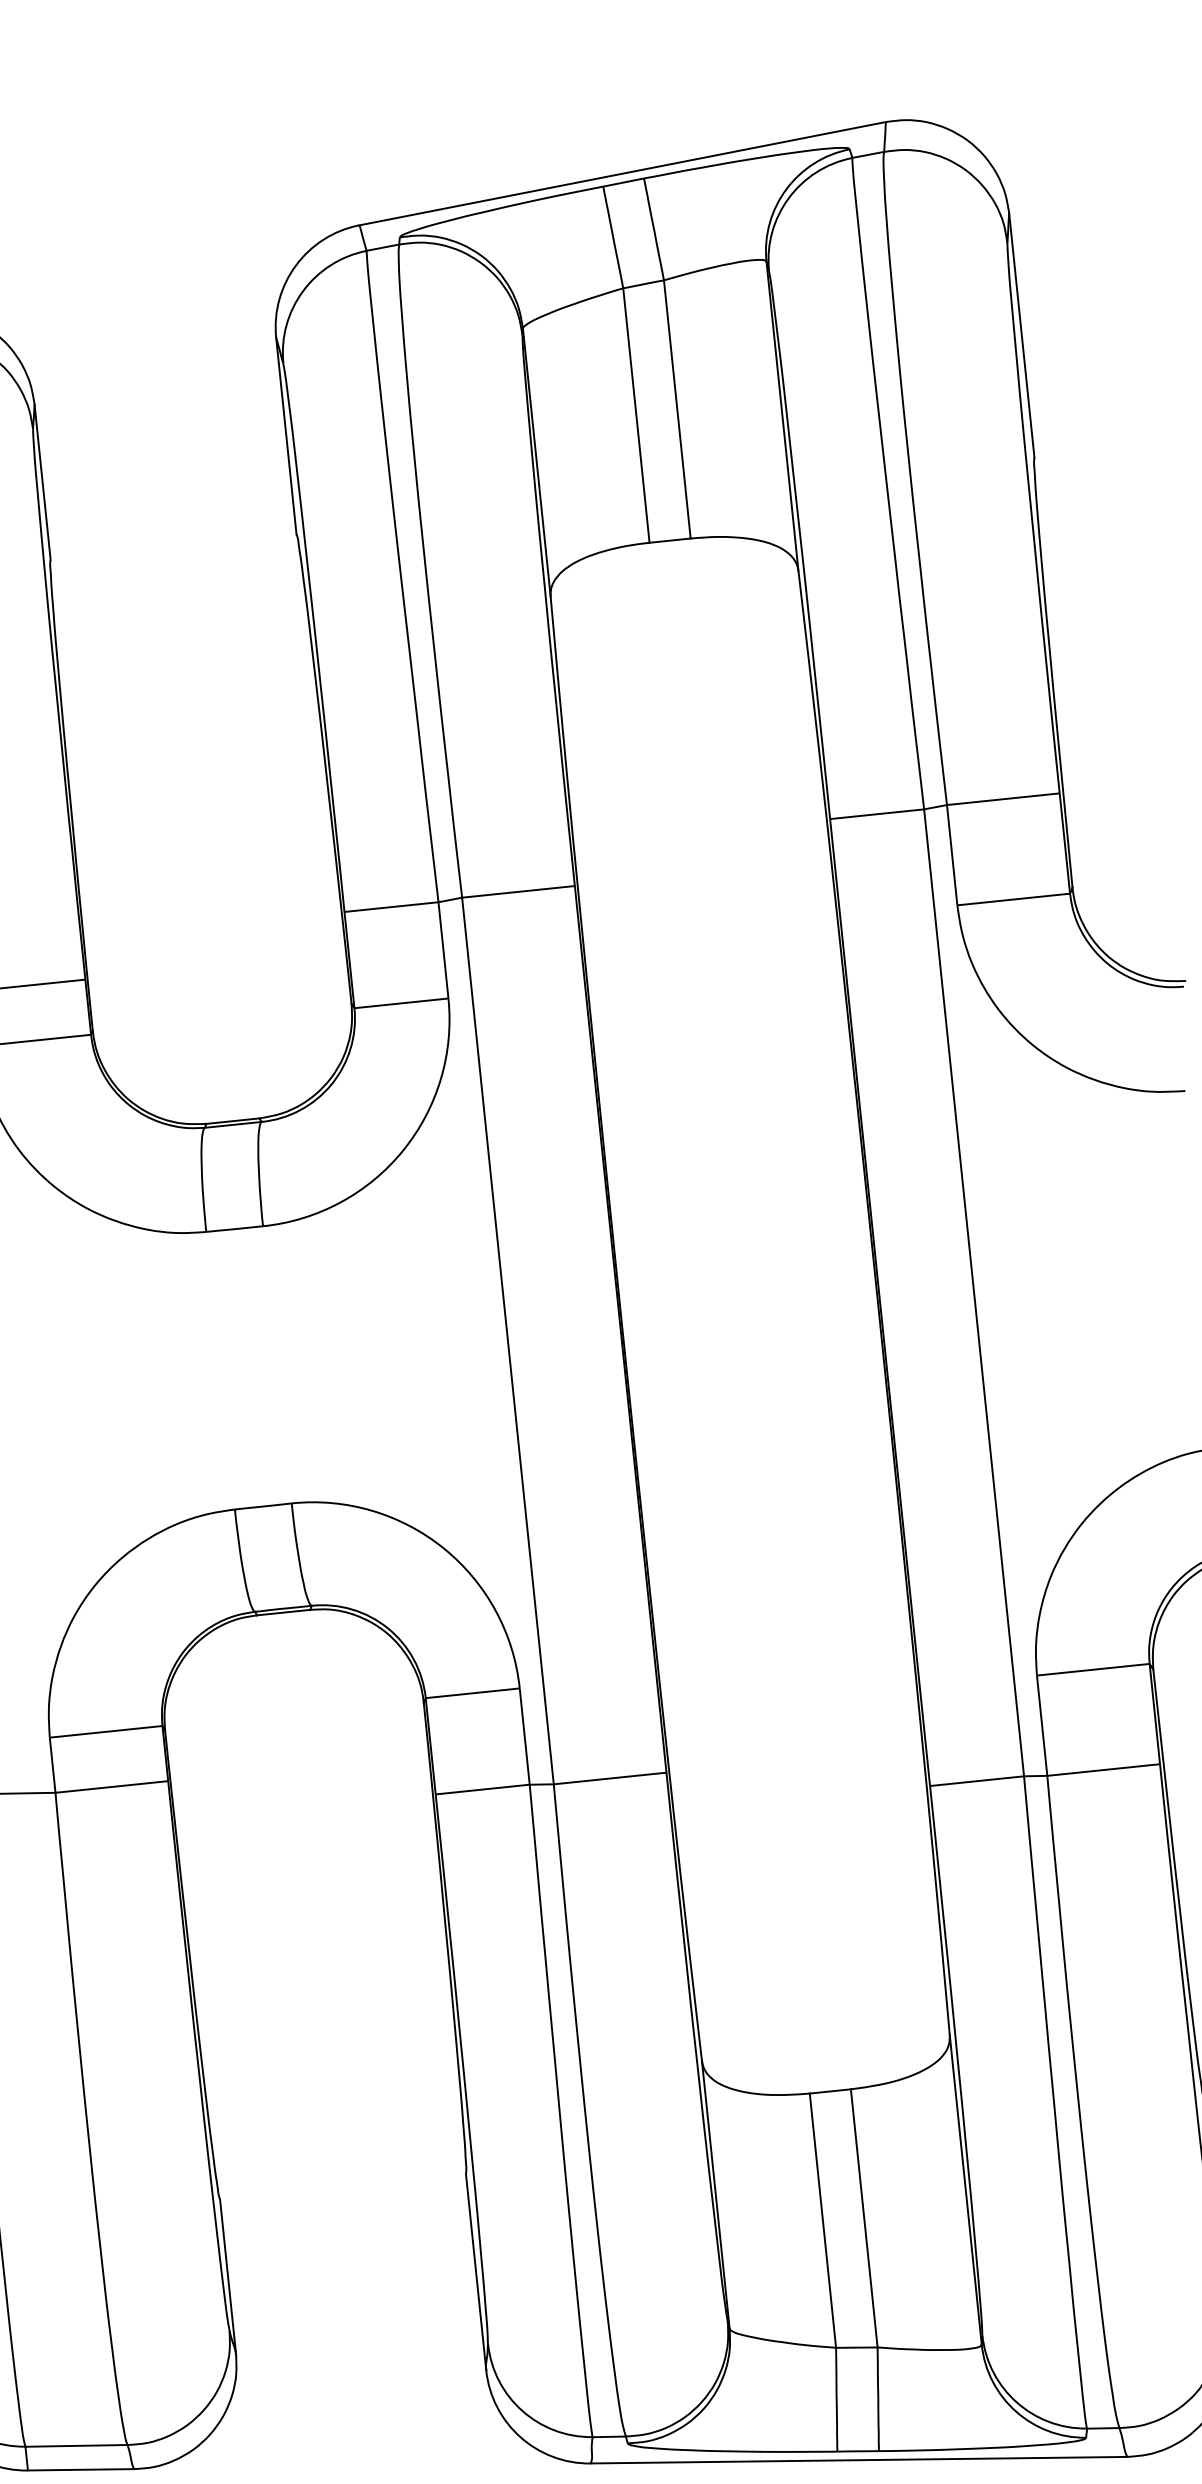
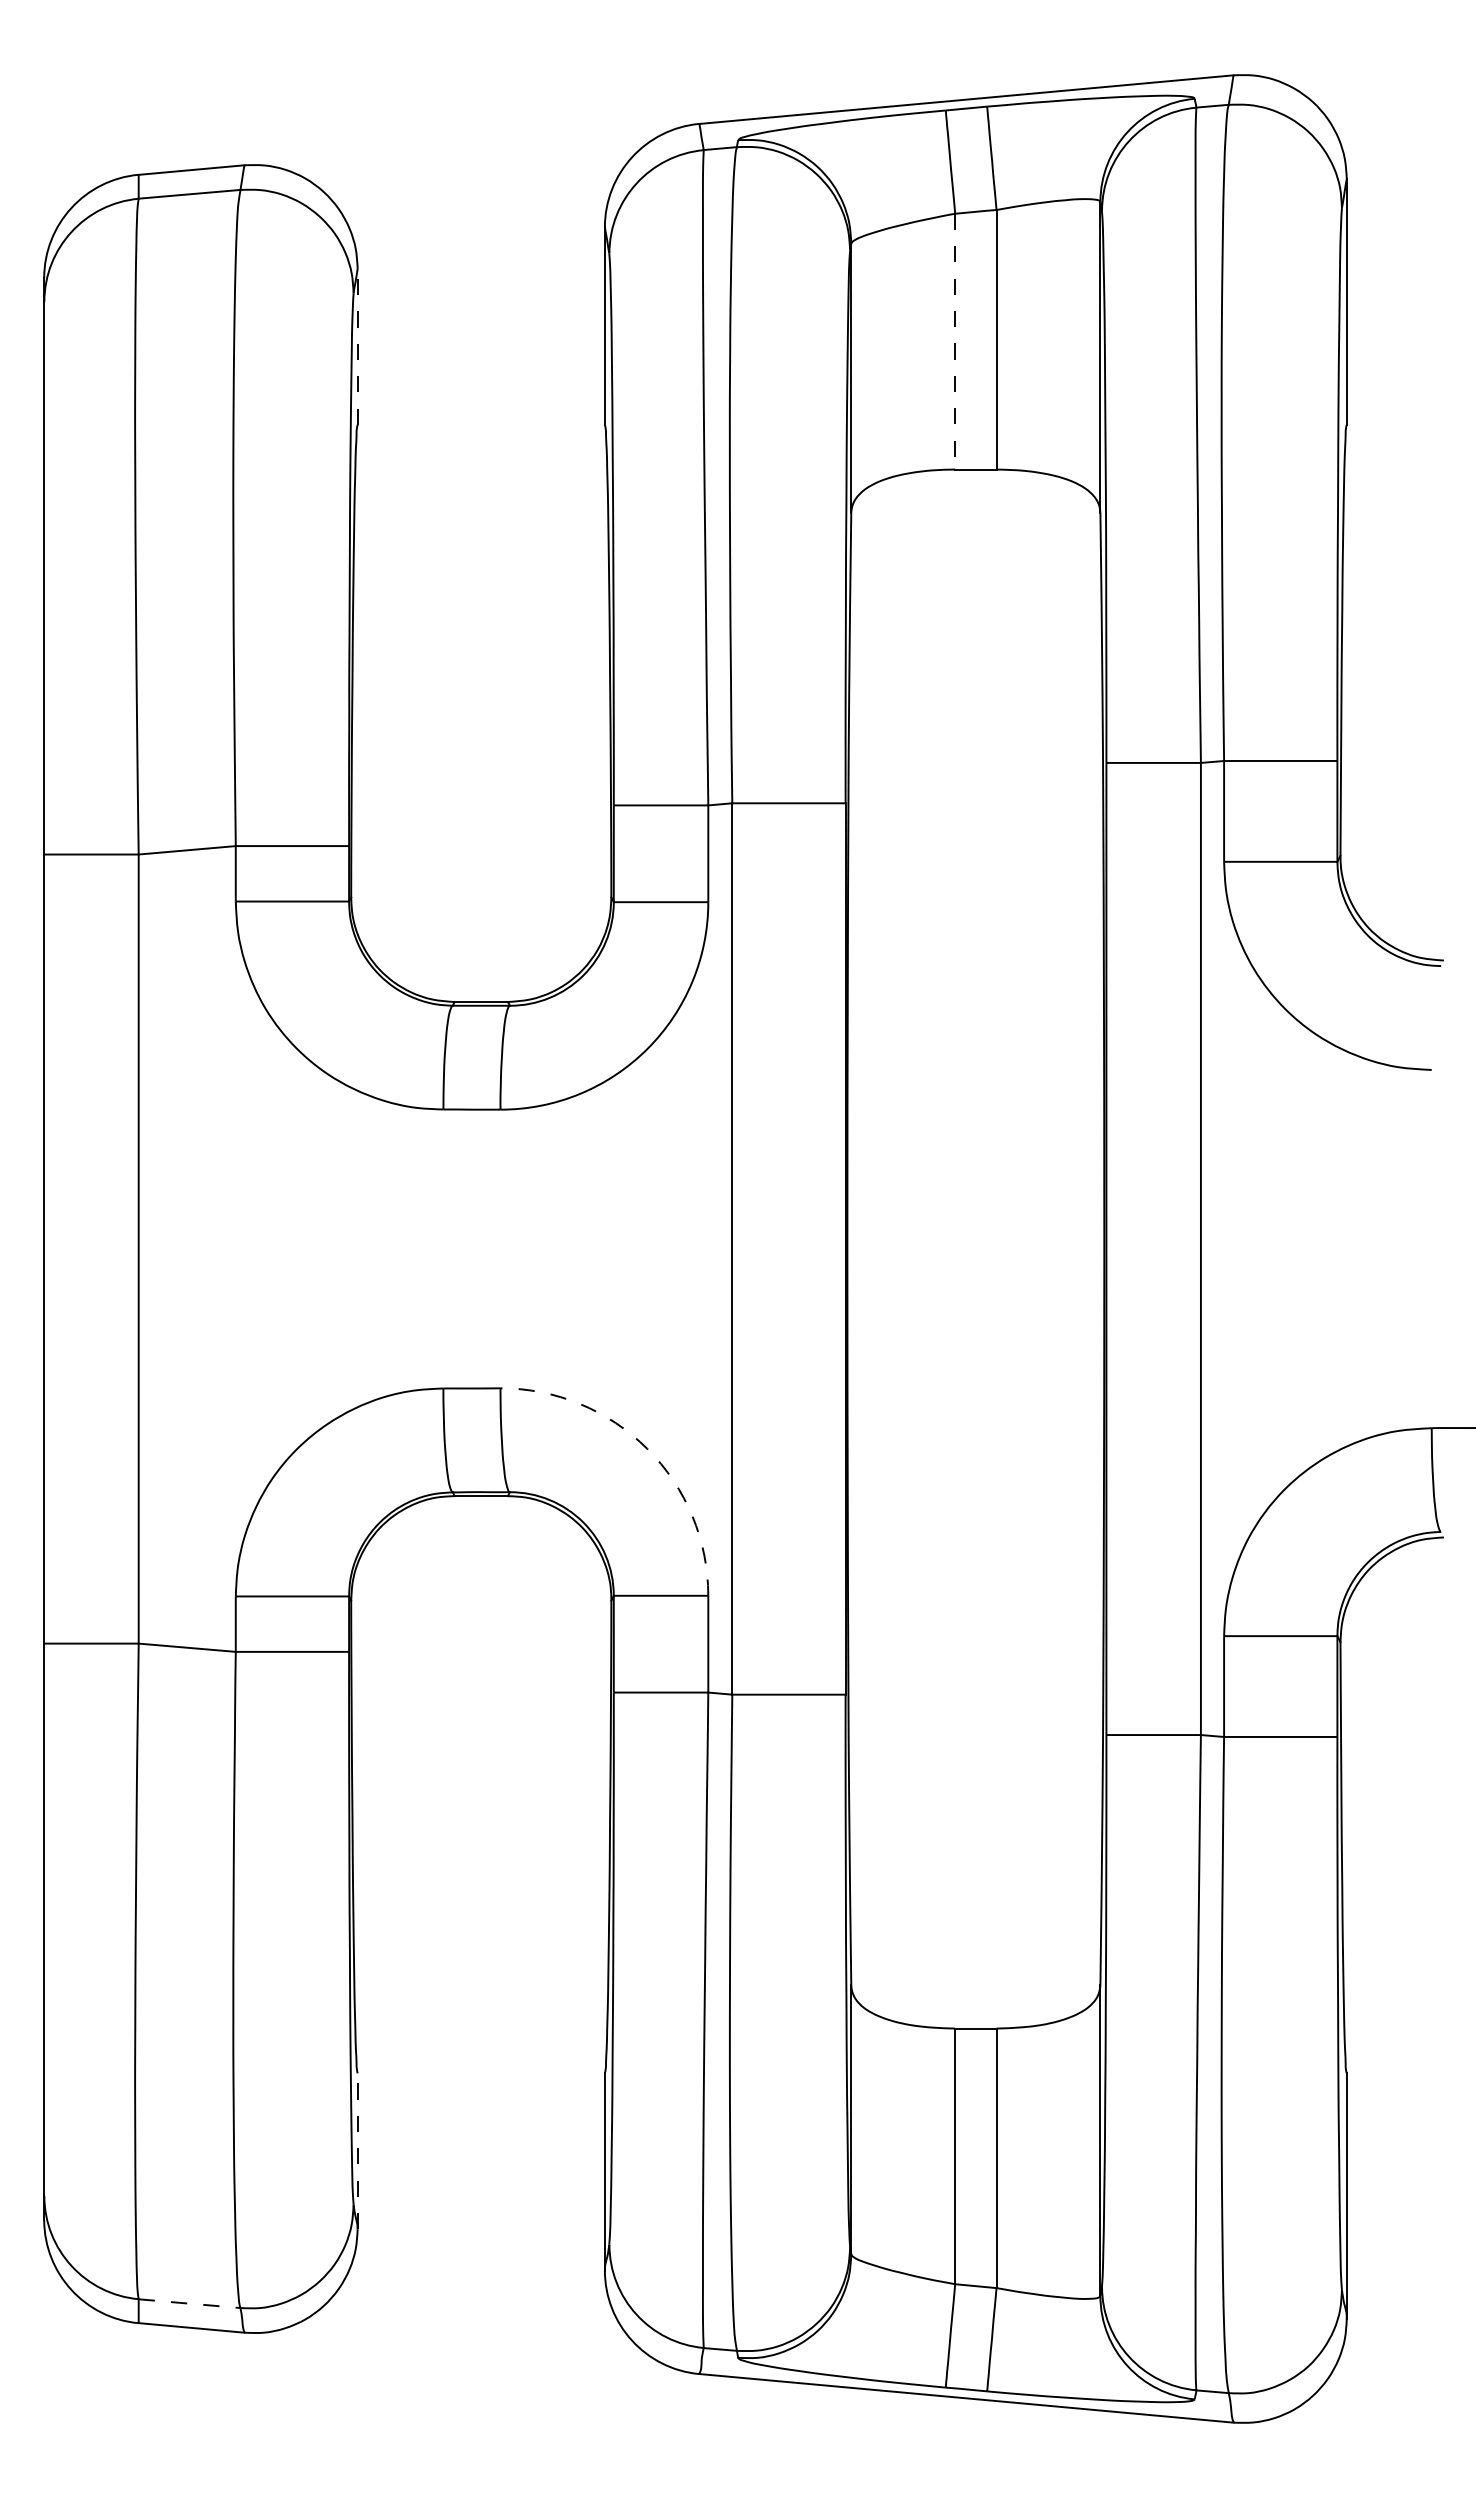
line: (636, 415) -> (955, 341), solid -> dashed
line: (42, 481) -> (357, 346), solid -> dashed
arc: (444, 1548) -> (647, 1448), solid -> dashed
line: (227, 2277) -> (357, 2151), solid -> dashed
line: (77, 2445) -> (190, 2303), solid -> dashed

